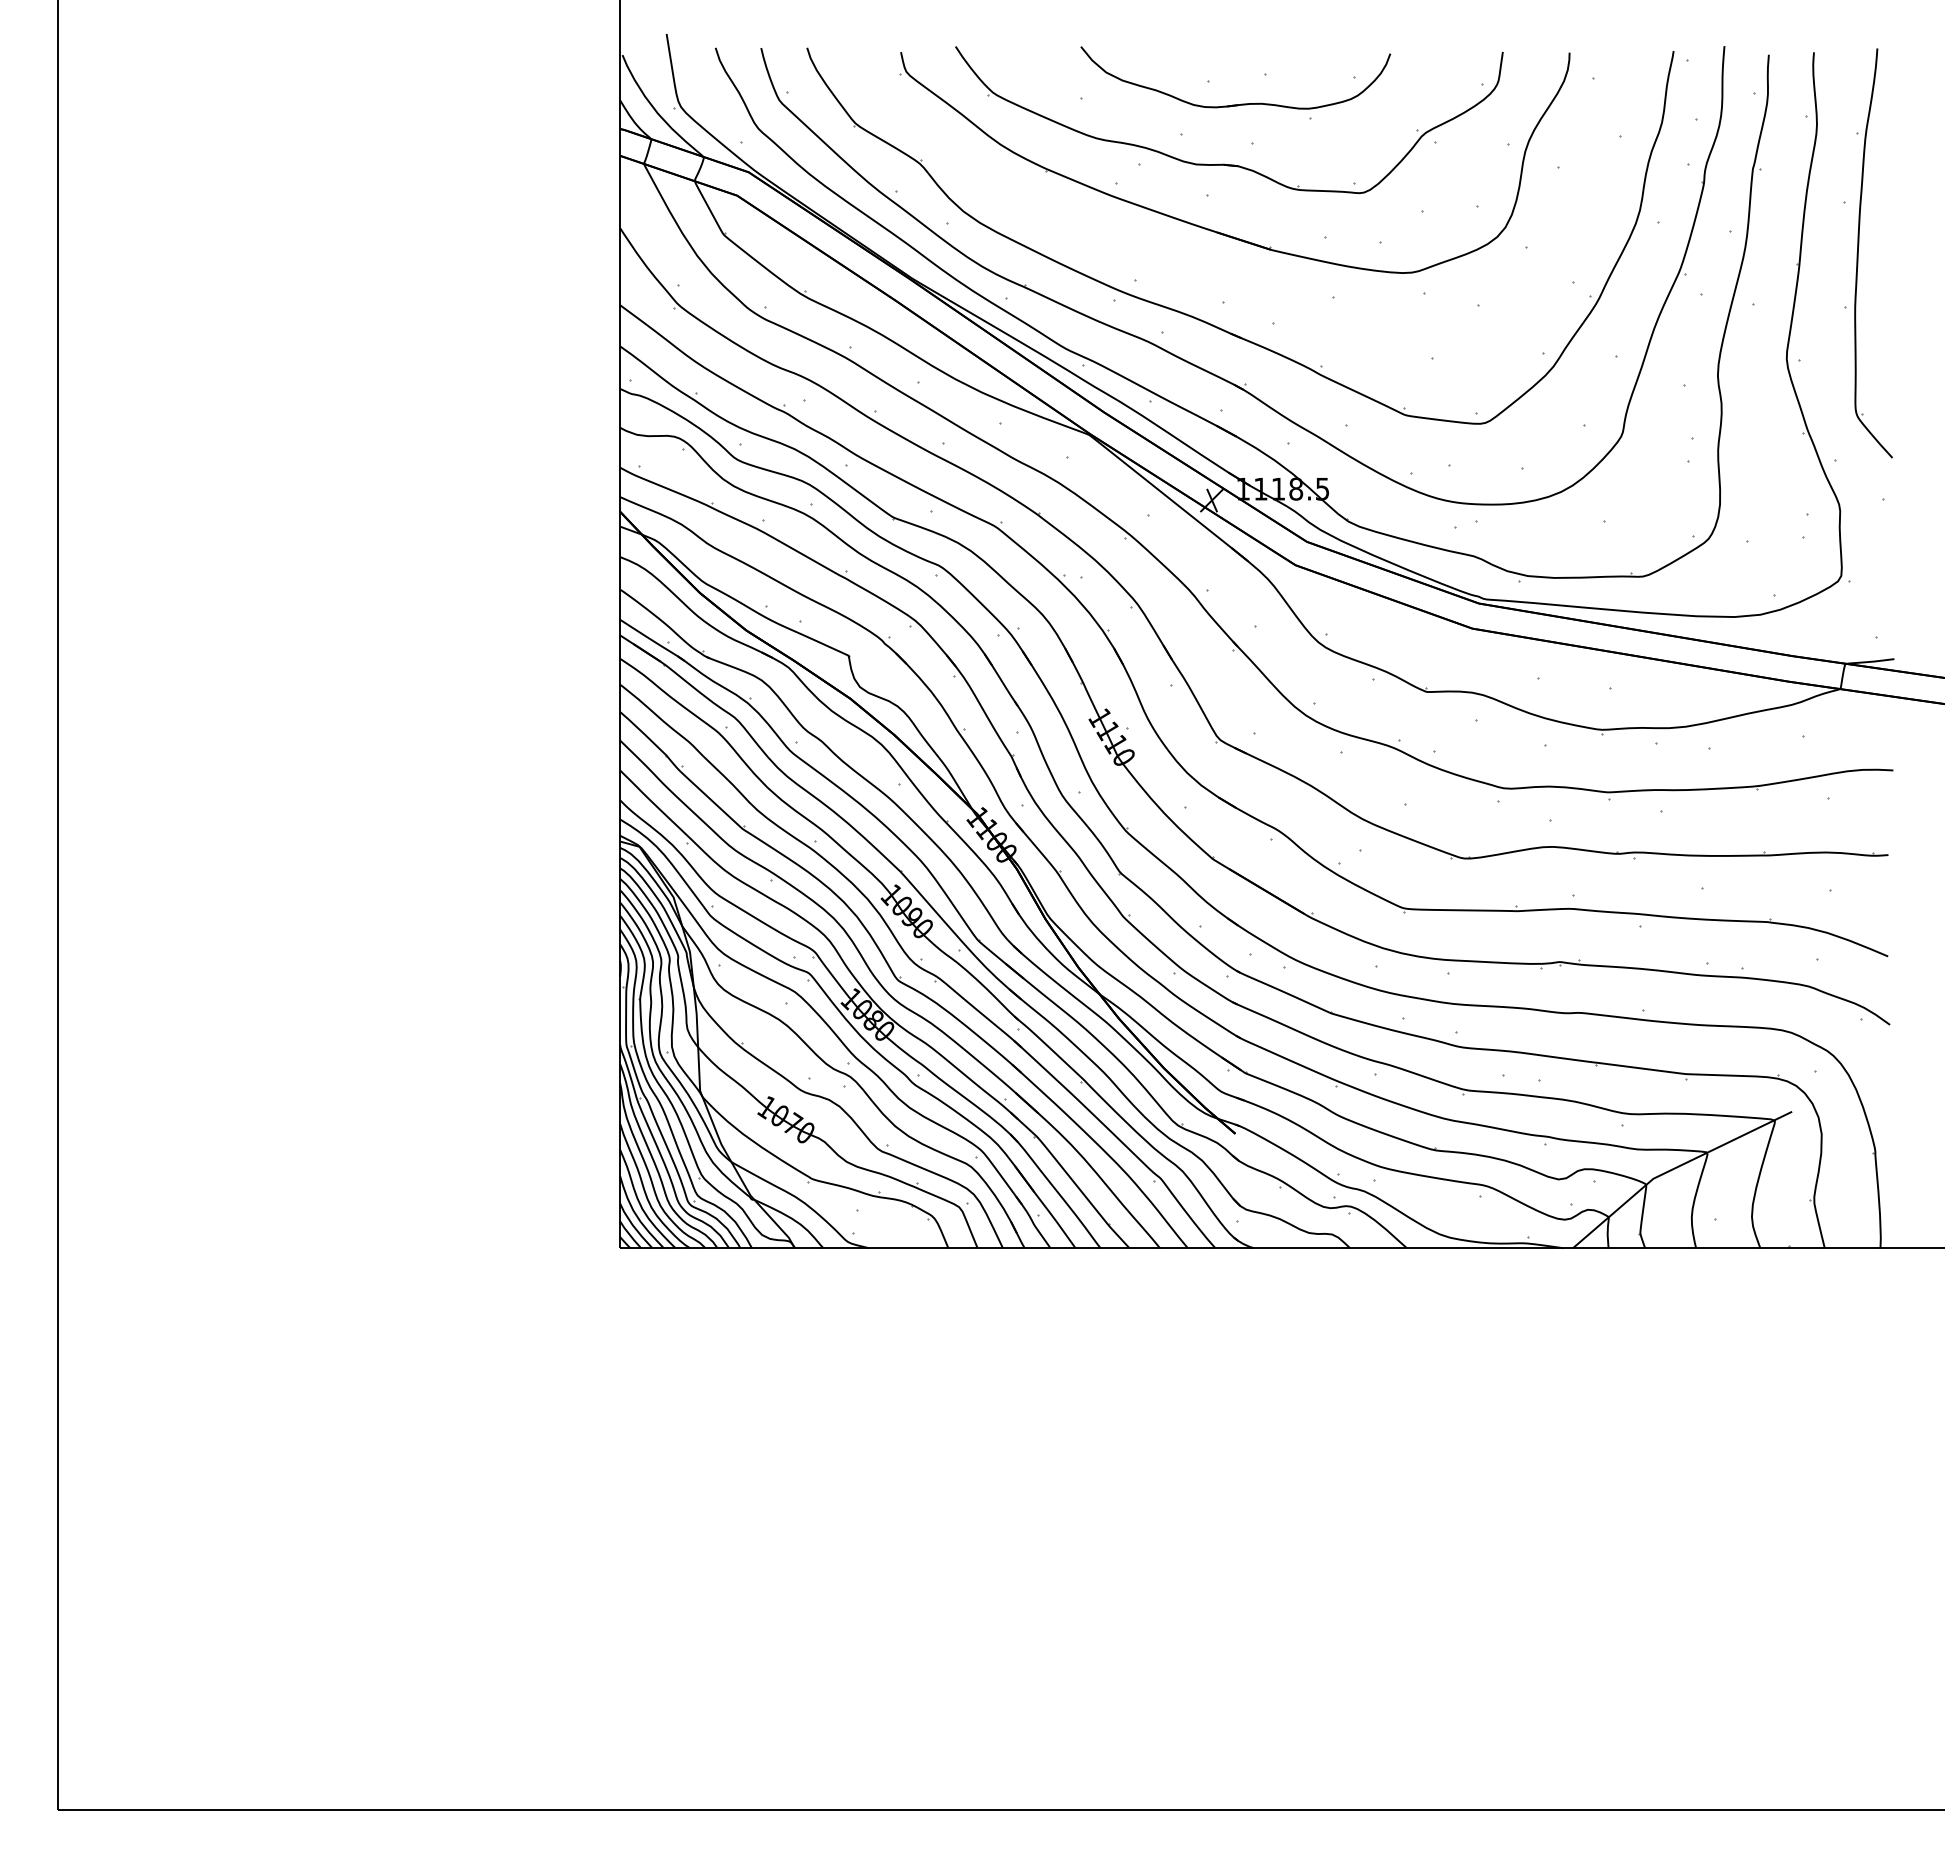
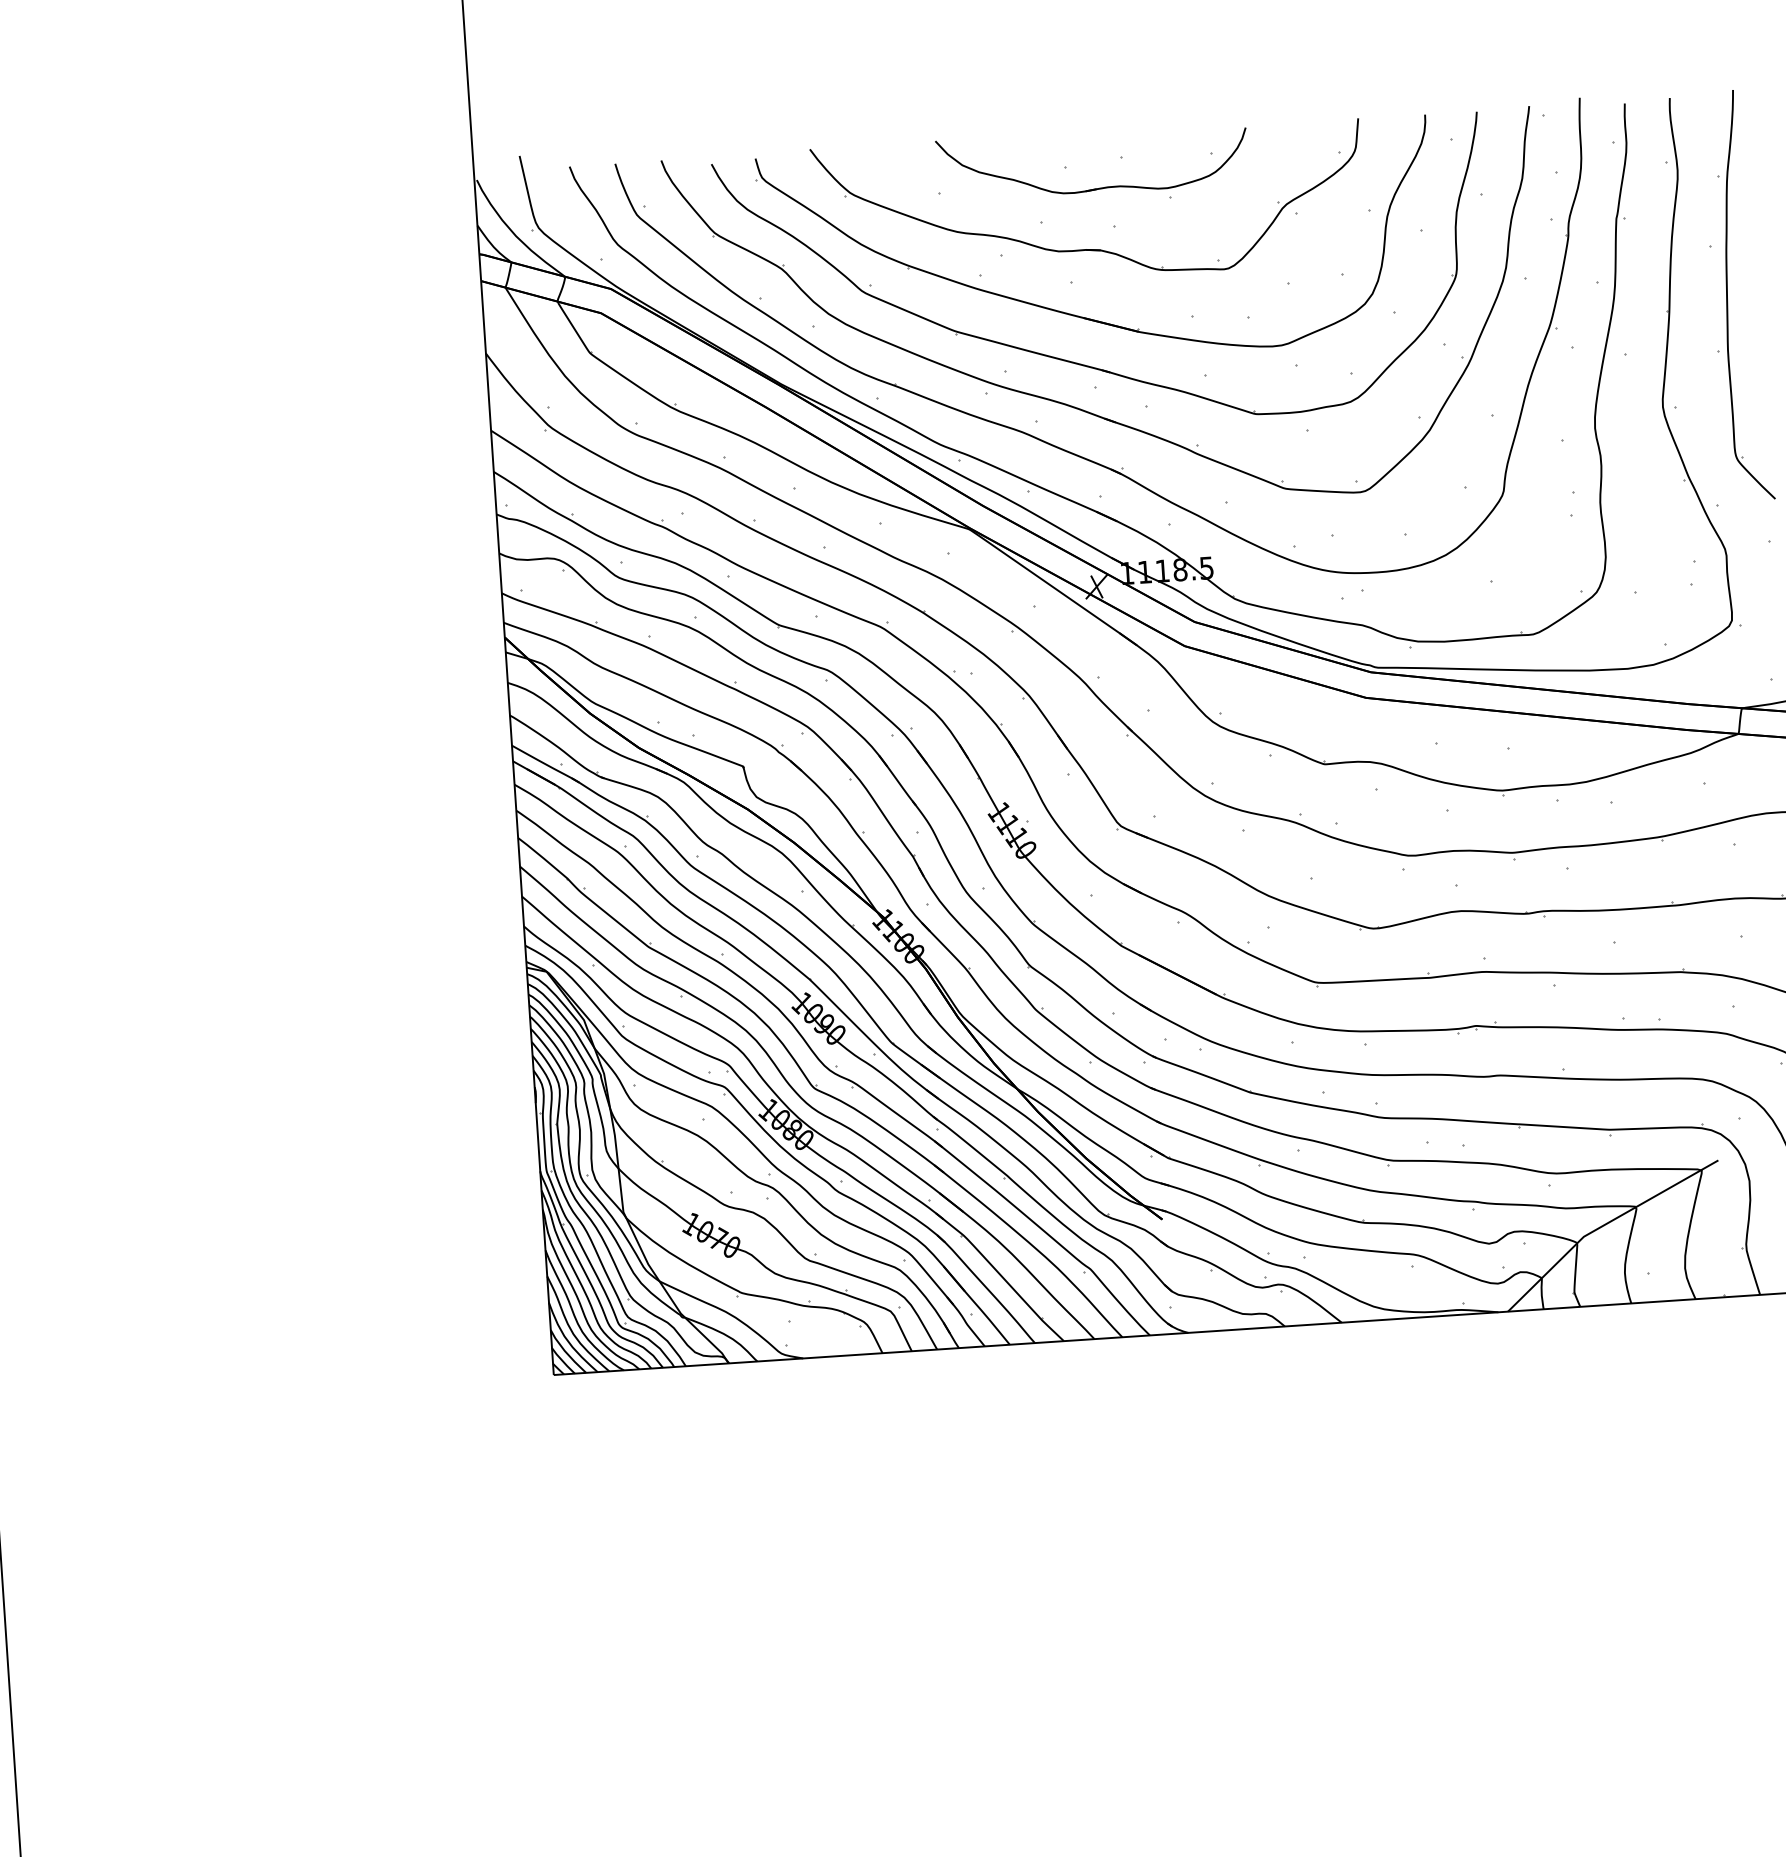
part: (1211, 277) -> (1081, 363), added

